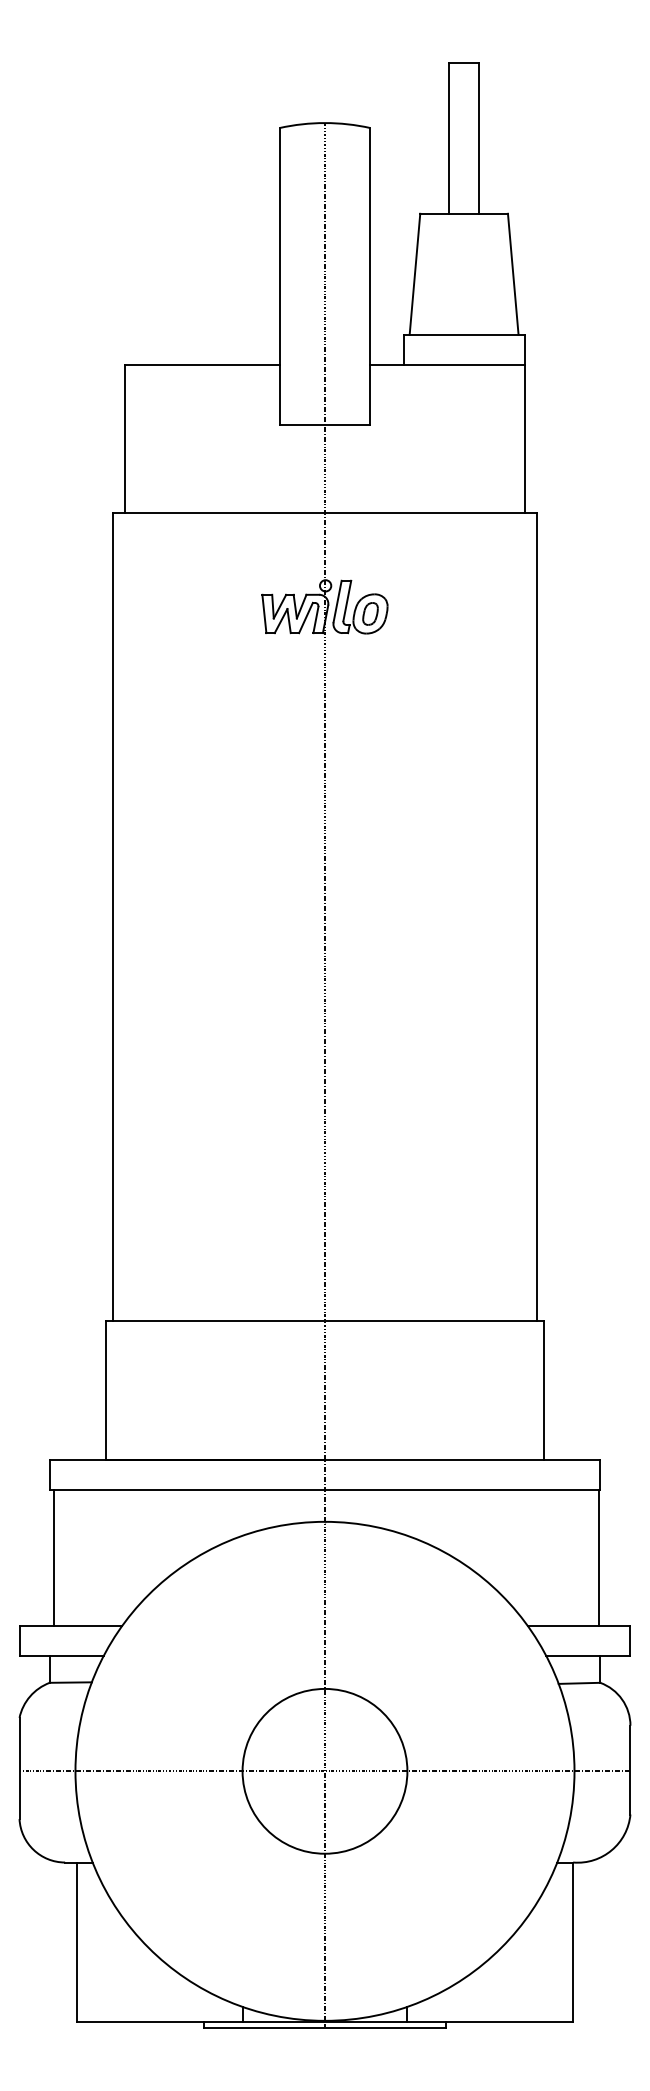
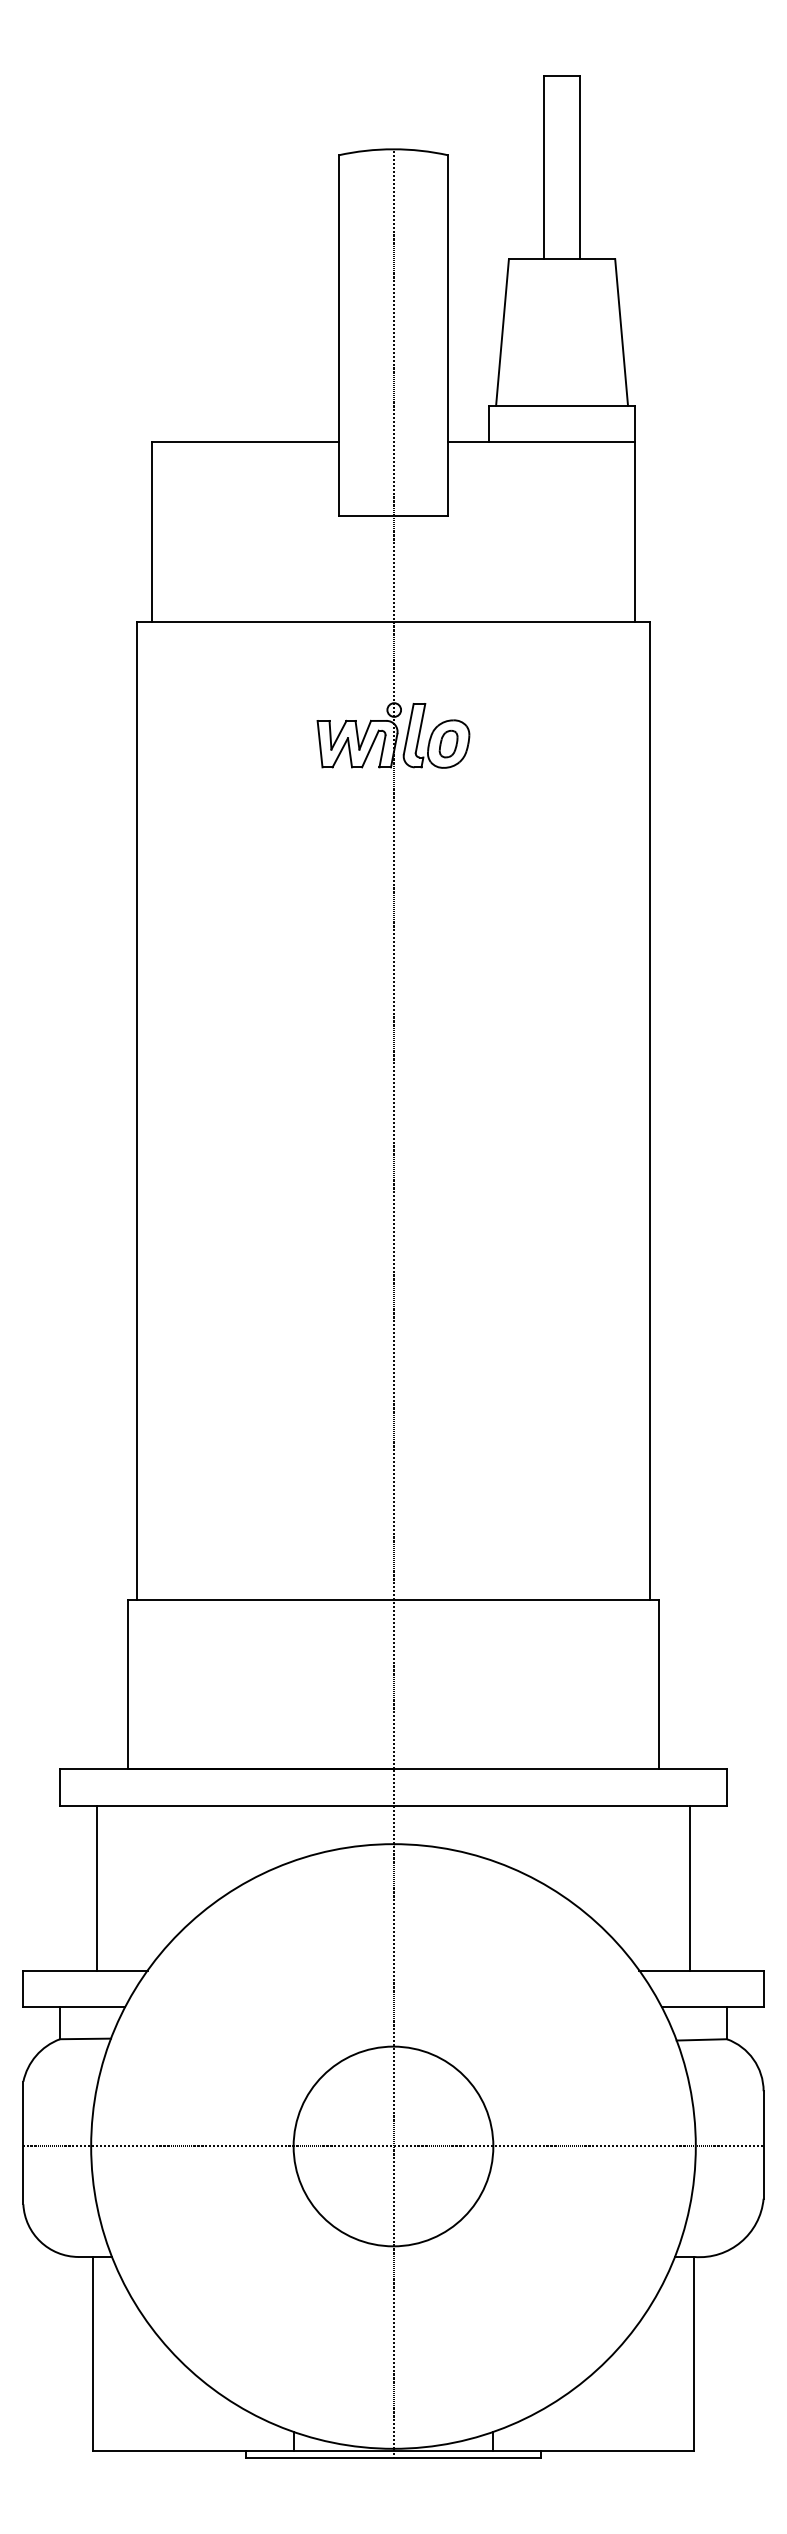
line: (53, 1557) -> (96, 1887), moved
line: (598, 1557) -> (690, 1887), moved

